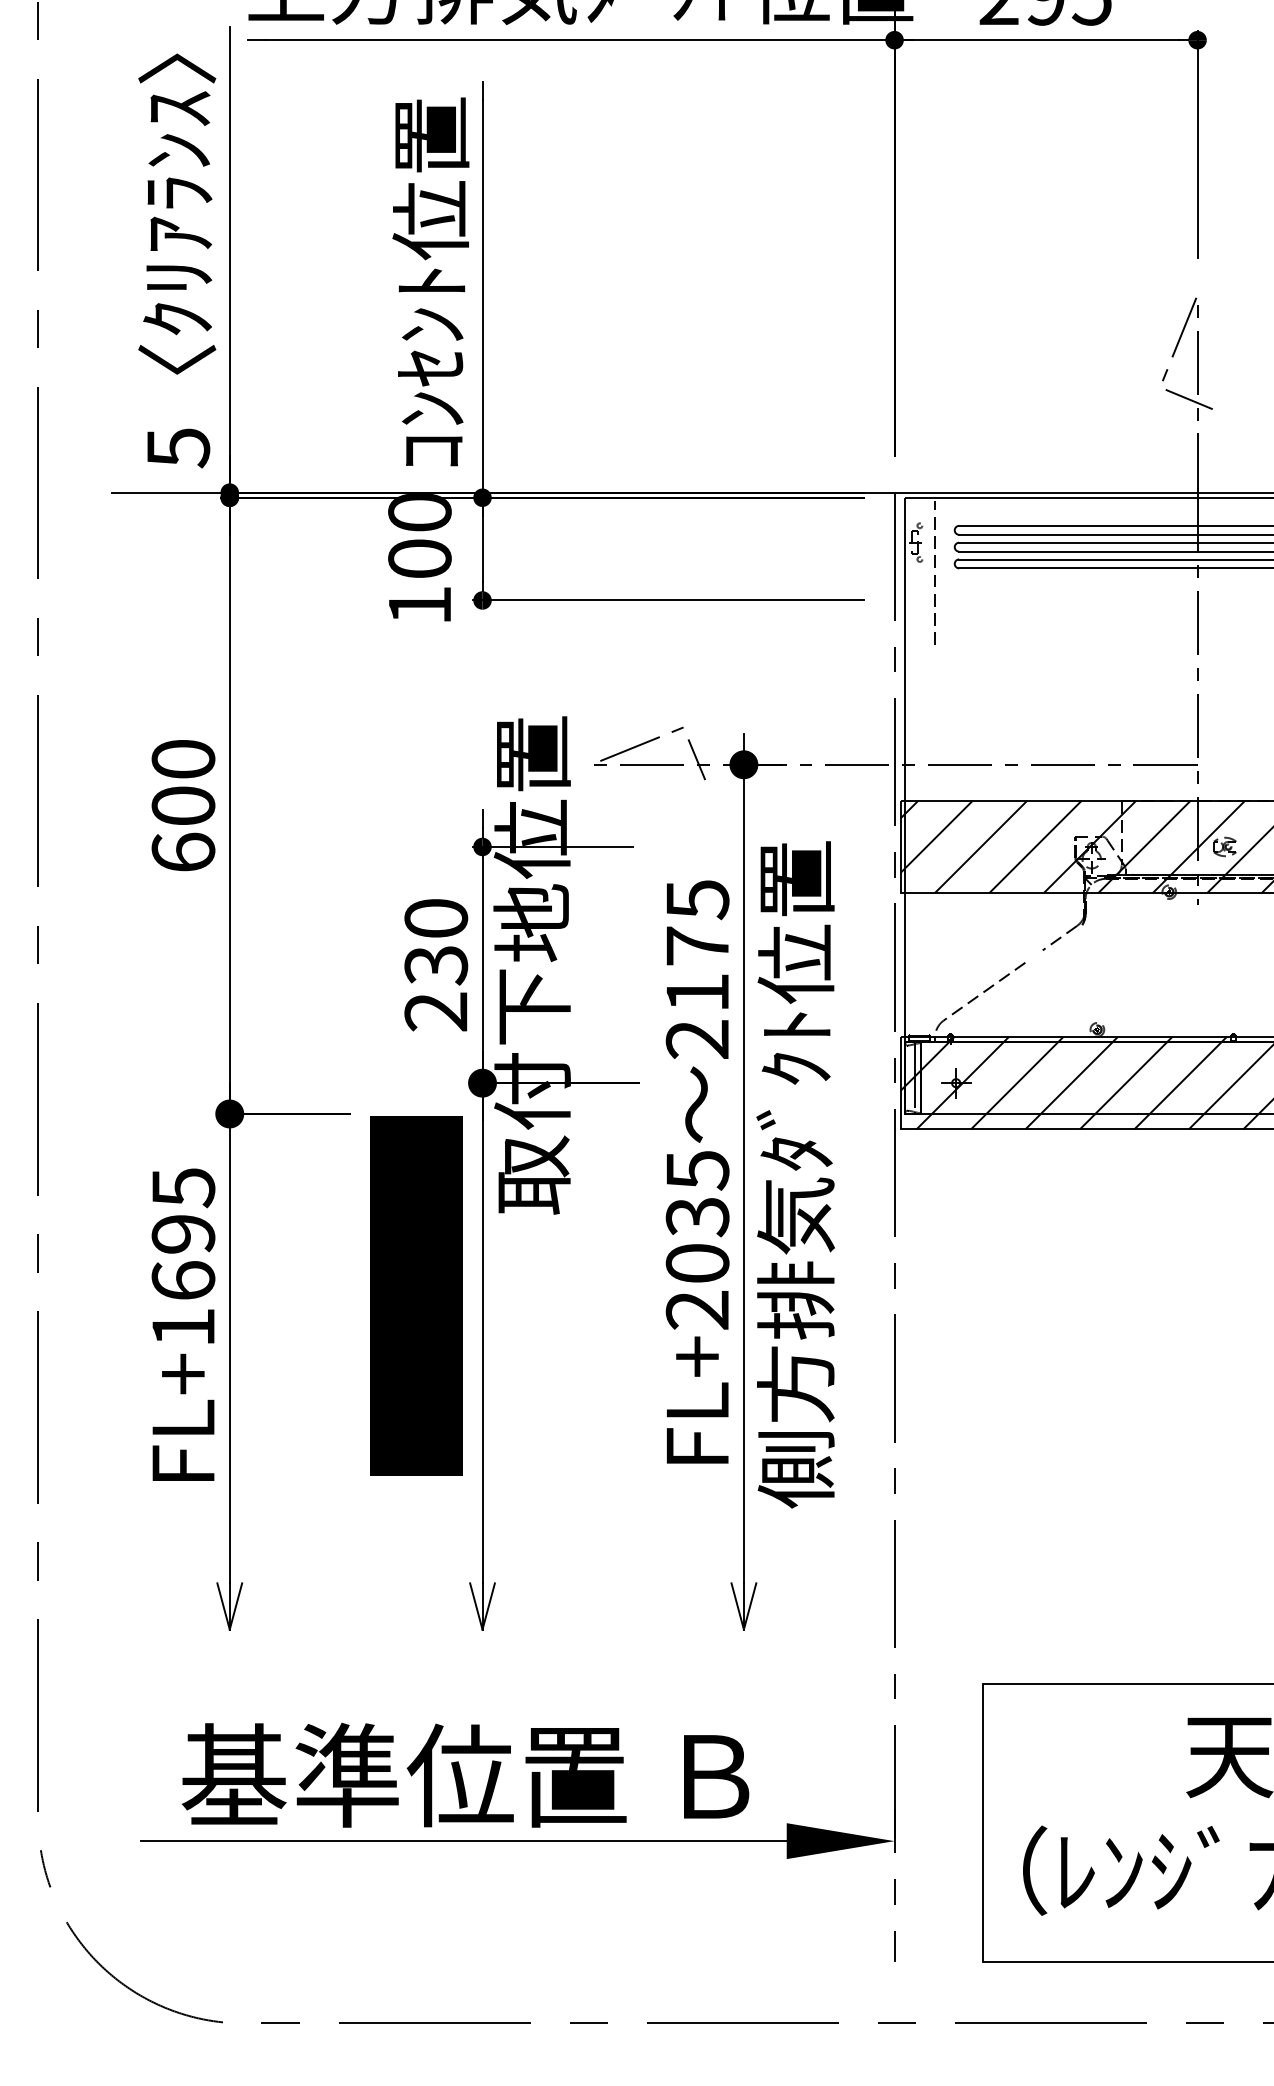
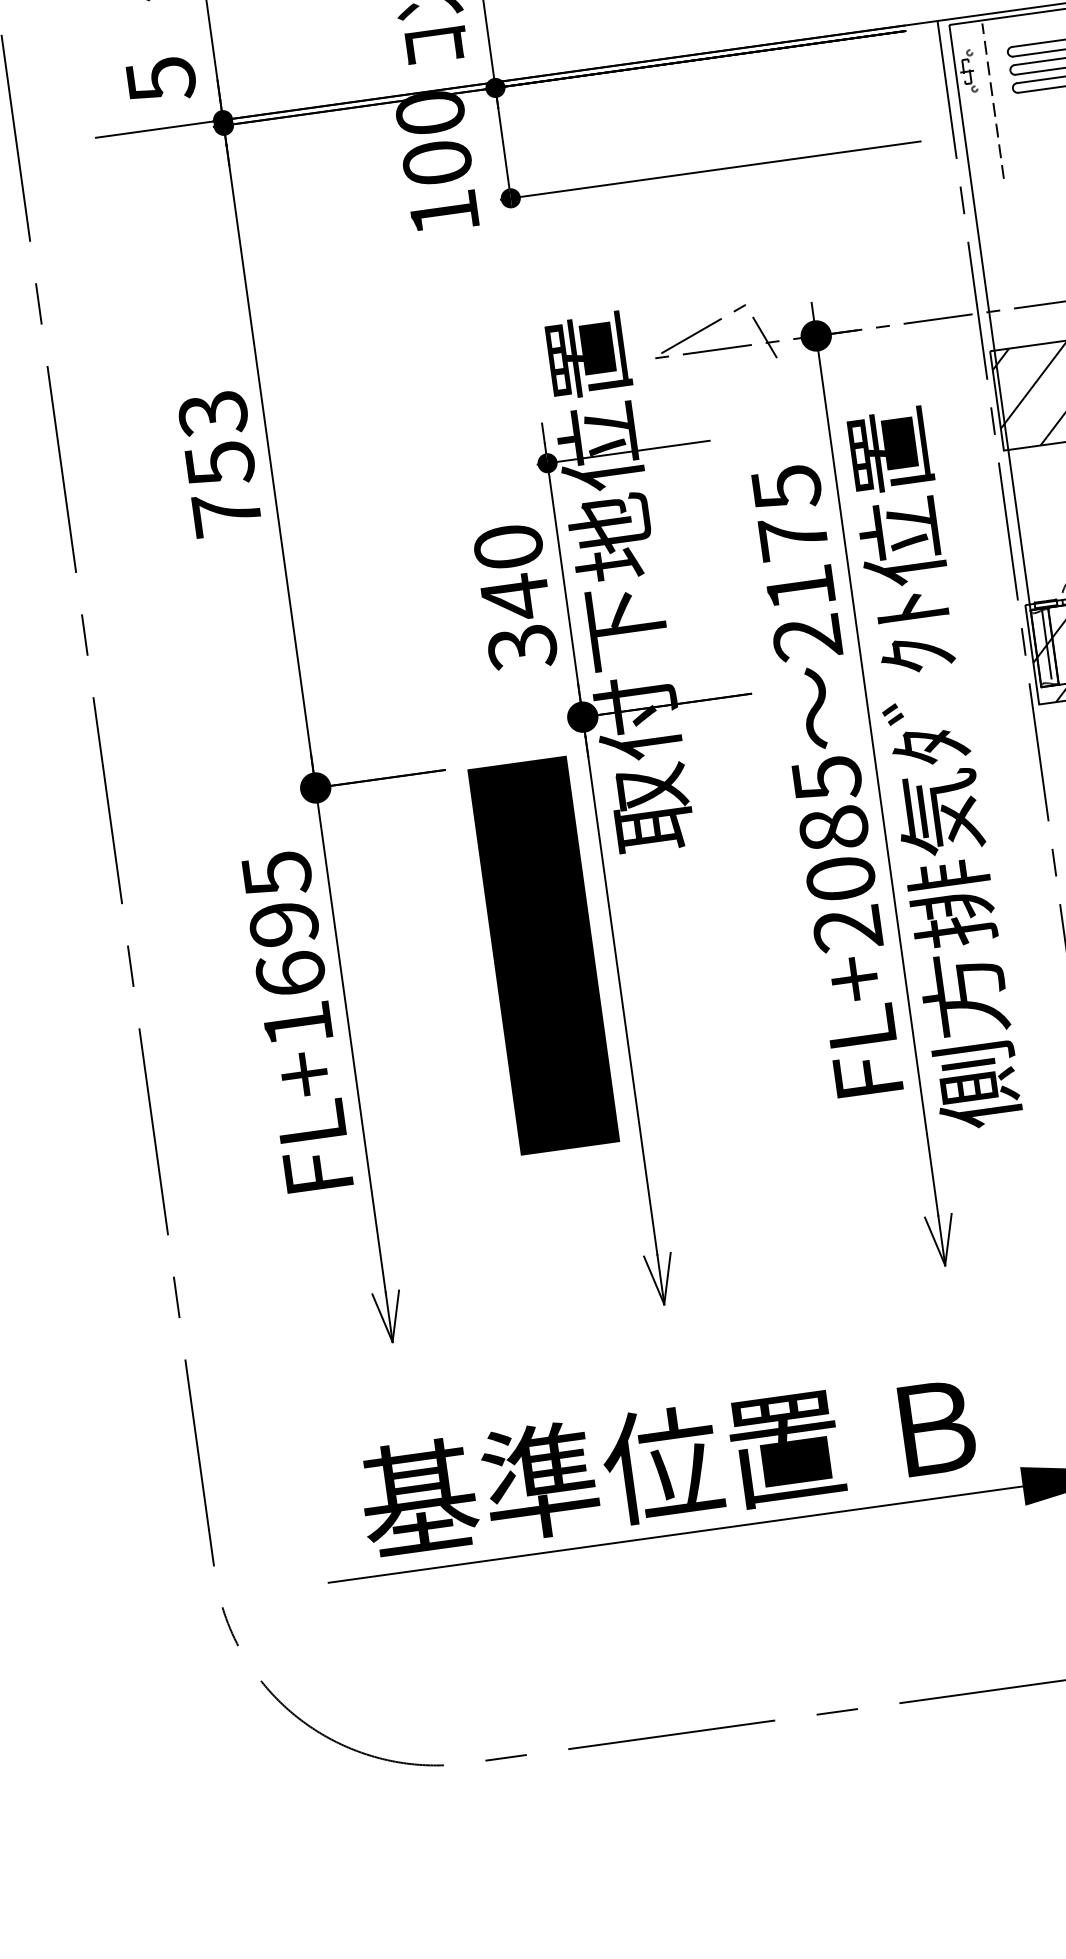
text: (183, 805) -> (219, 463), 600 -> 753
text: (436, 988) -> (519, 622), 230 -> 340
text: (697, 1217) -> (833, 829), FL+2035 -> FL+2085

